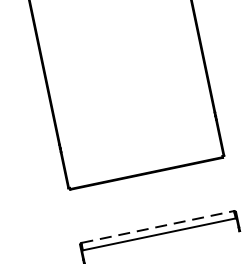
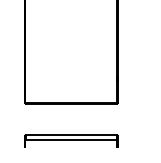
line: (157, 227) -> (71, 135), dashed -> solid

